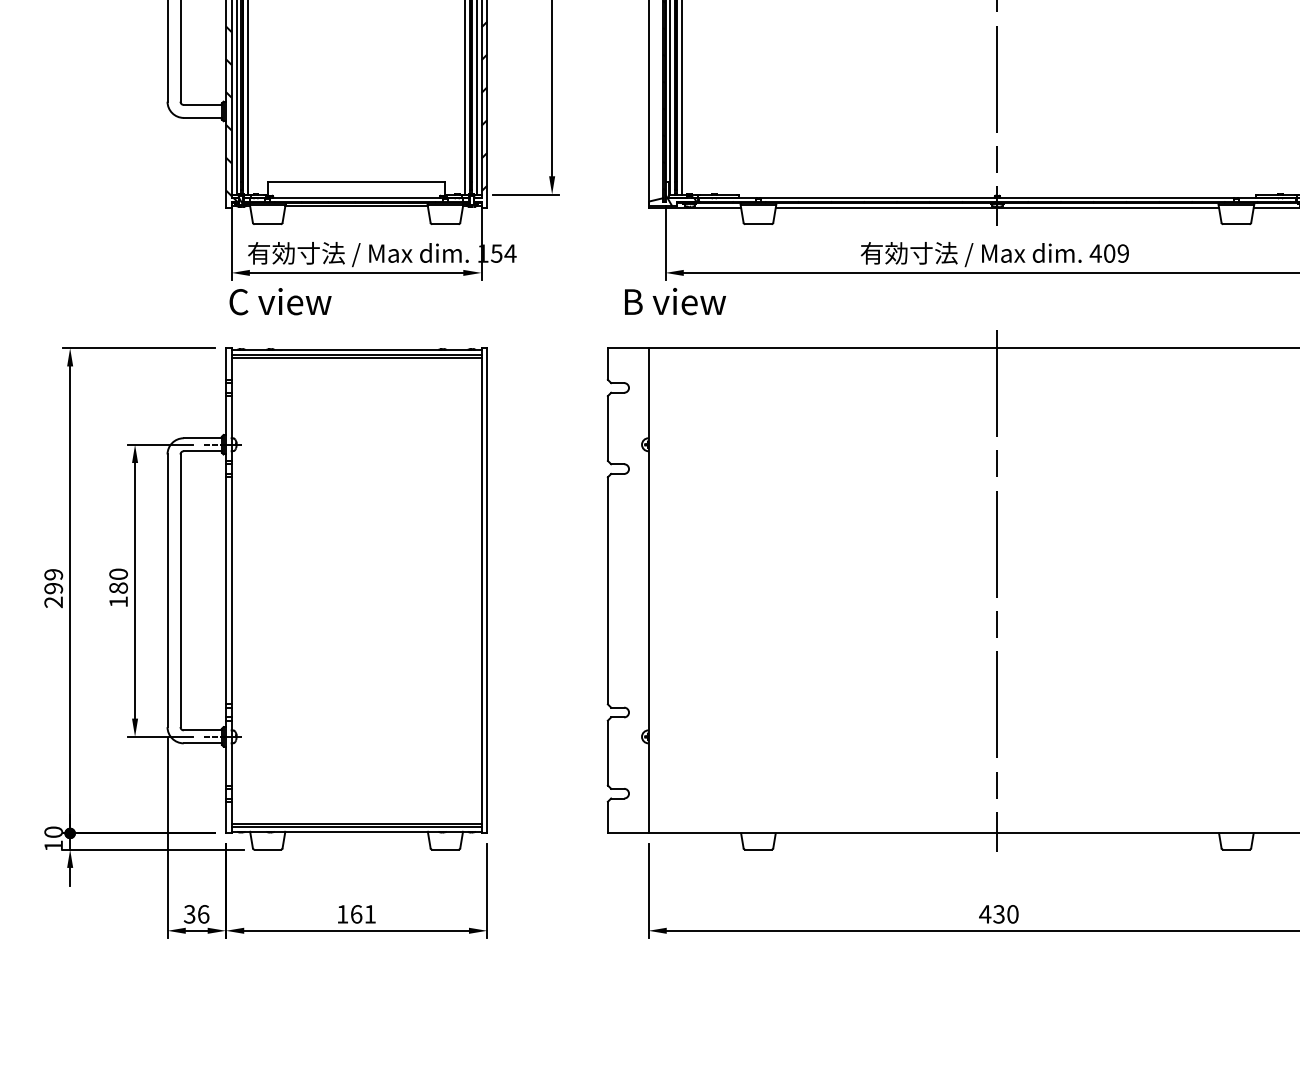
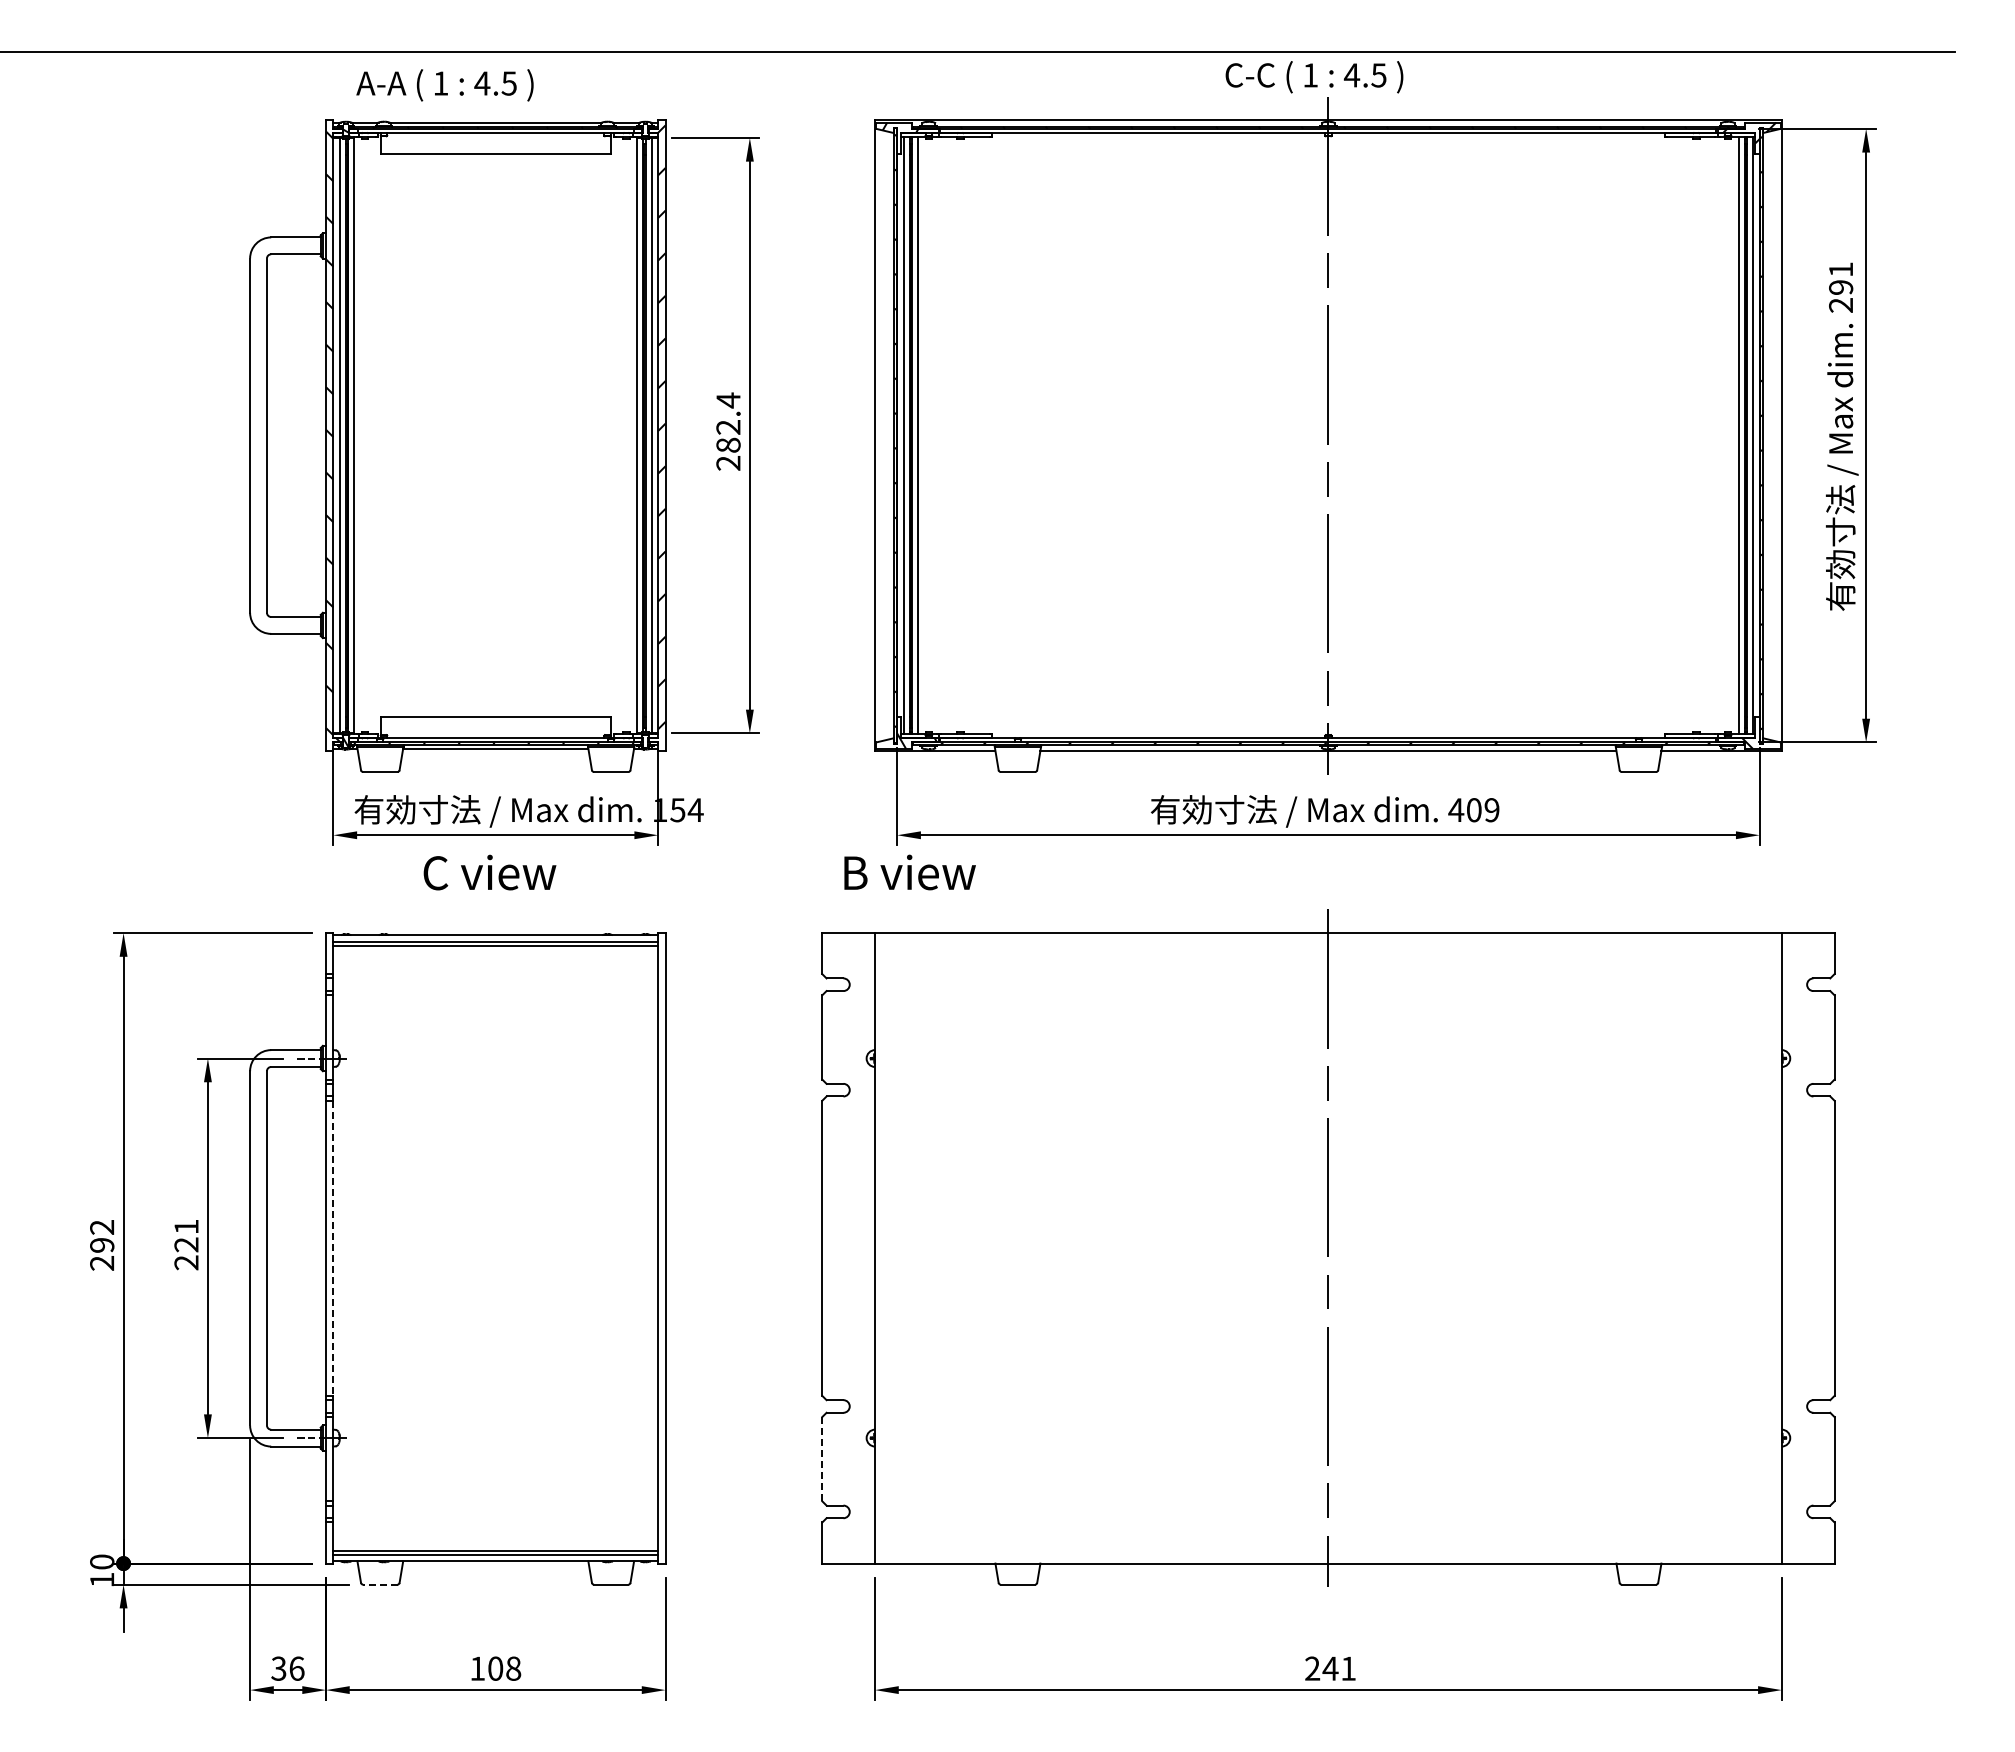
text: (280, 301) -> (489, 872), moved
text: (53, 574) -> (102, 1227), 299 -> 292
text: (118, 587) -> (186, 1244), 180 -> 221
line: (231, 590) -> (333, 1248), solid -> dashed
line: (608, 753) -> (822, 1459), solid -> dashed
line: (267, 849) -> (379, 1584), solid -> dashed
text: (363, 914) -> (504, 1668), 161 -> 108
text: (998, 914) -> (1329, 1668), 430 -> 241

